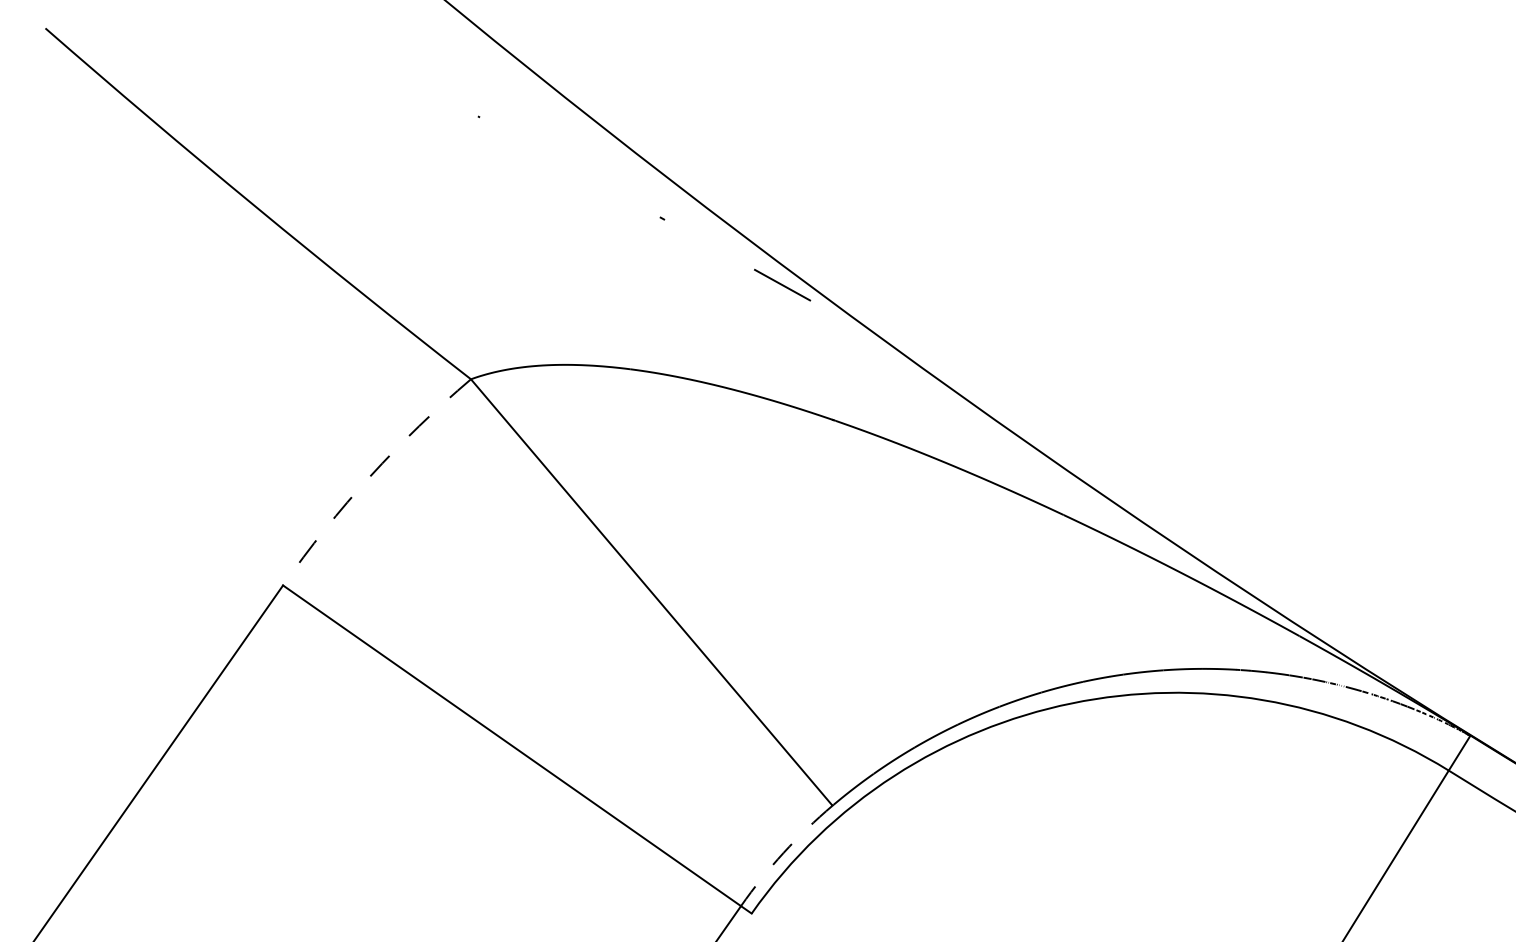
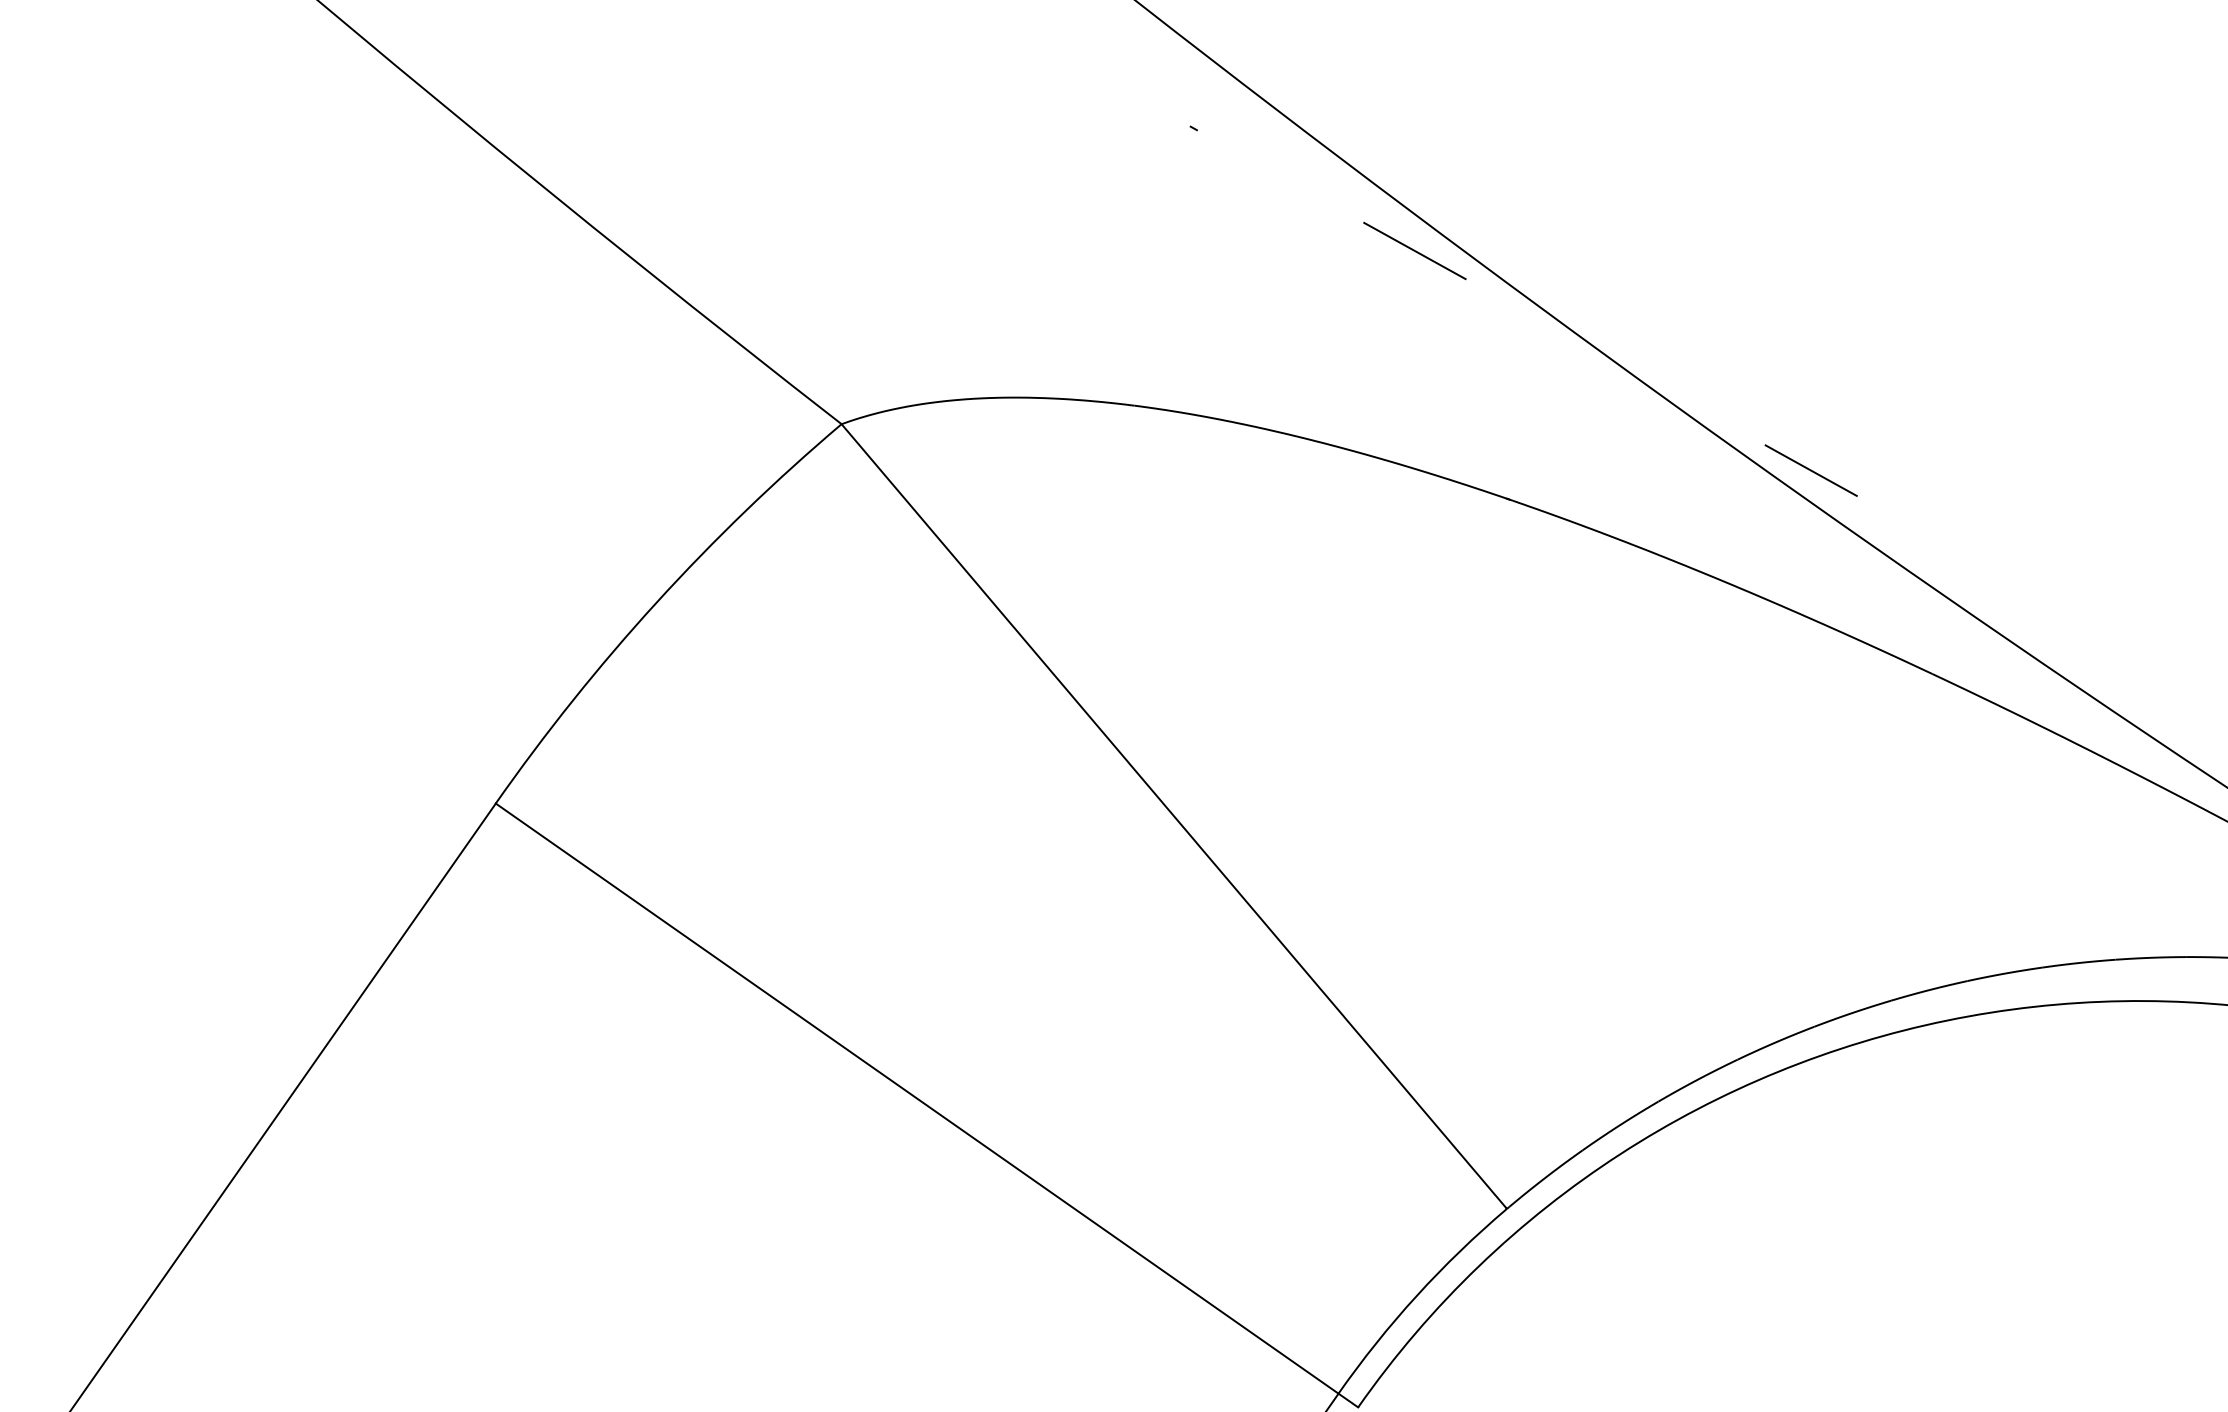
line: (997, 404) -> (1810, 470), added
arc: (370, 476) -> (656, 603), dashed -> solid
arc: (783, 852) -> (1416, 1294), dashed -> solid

